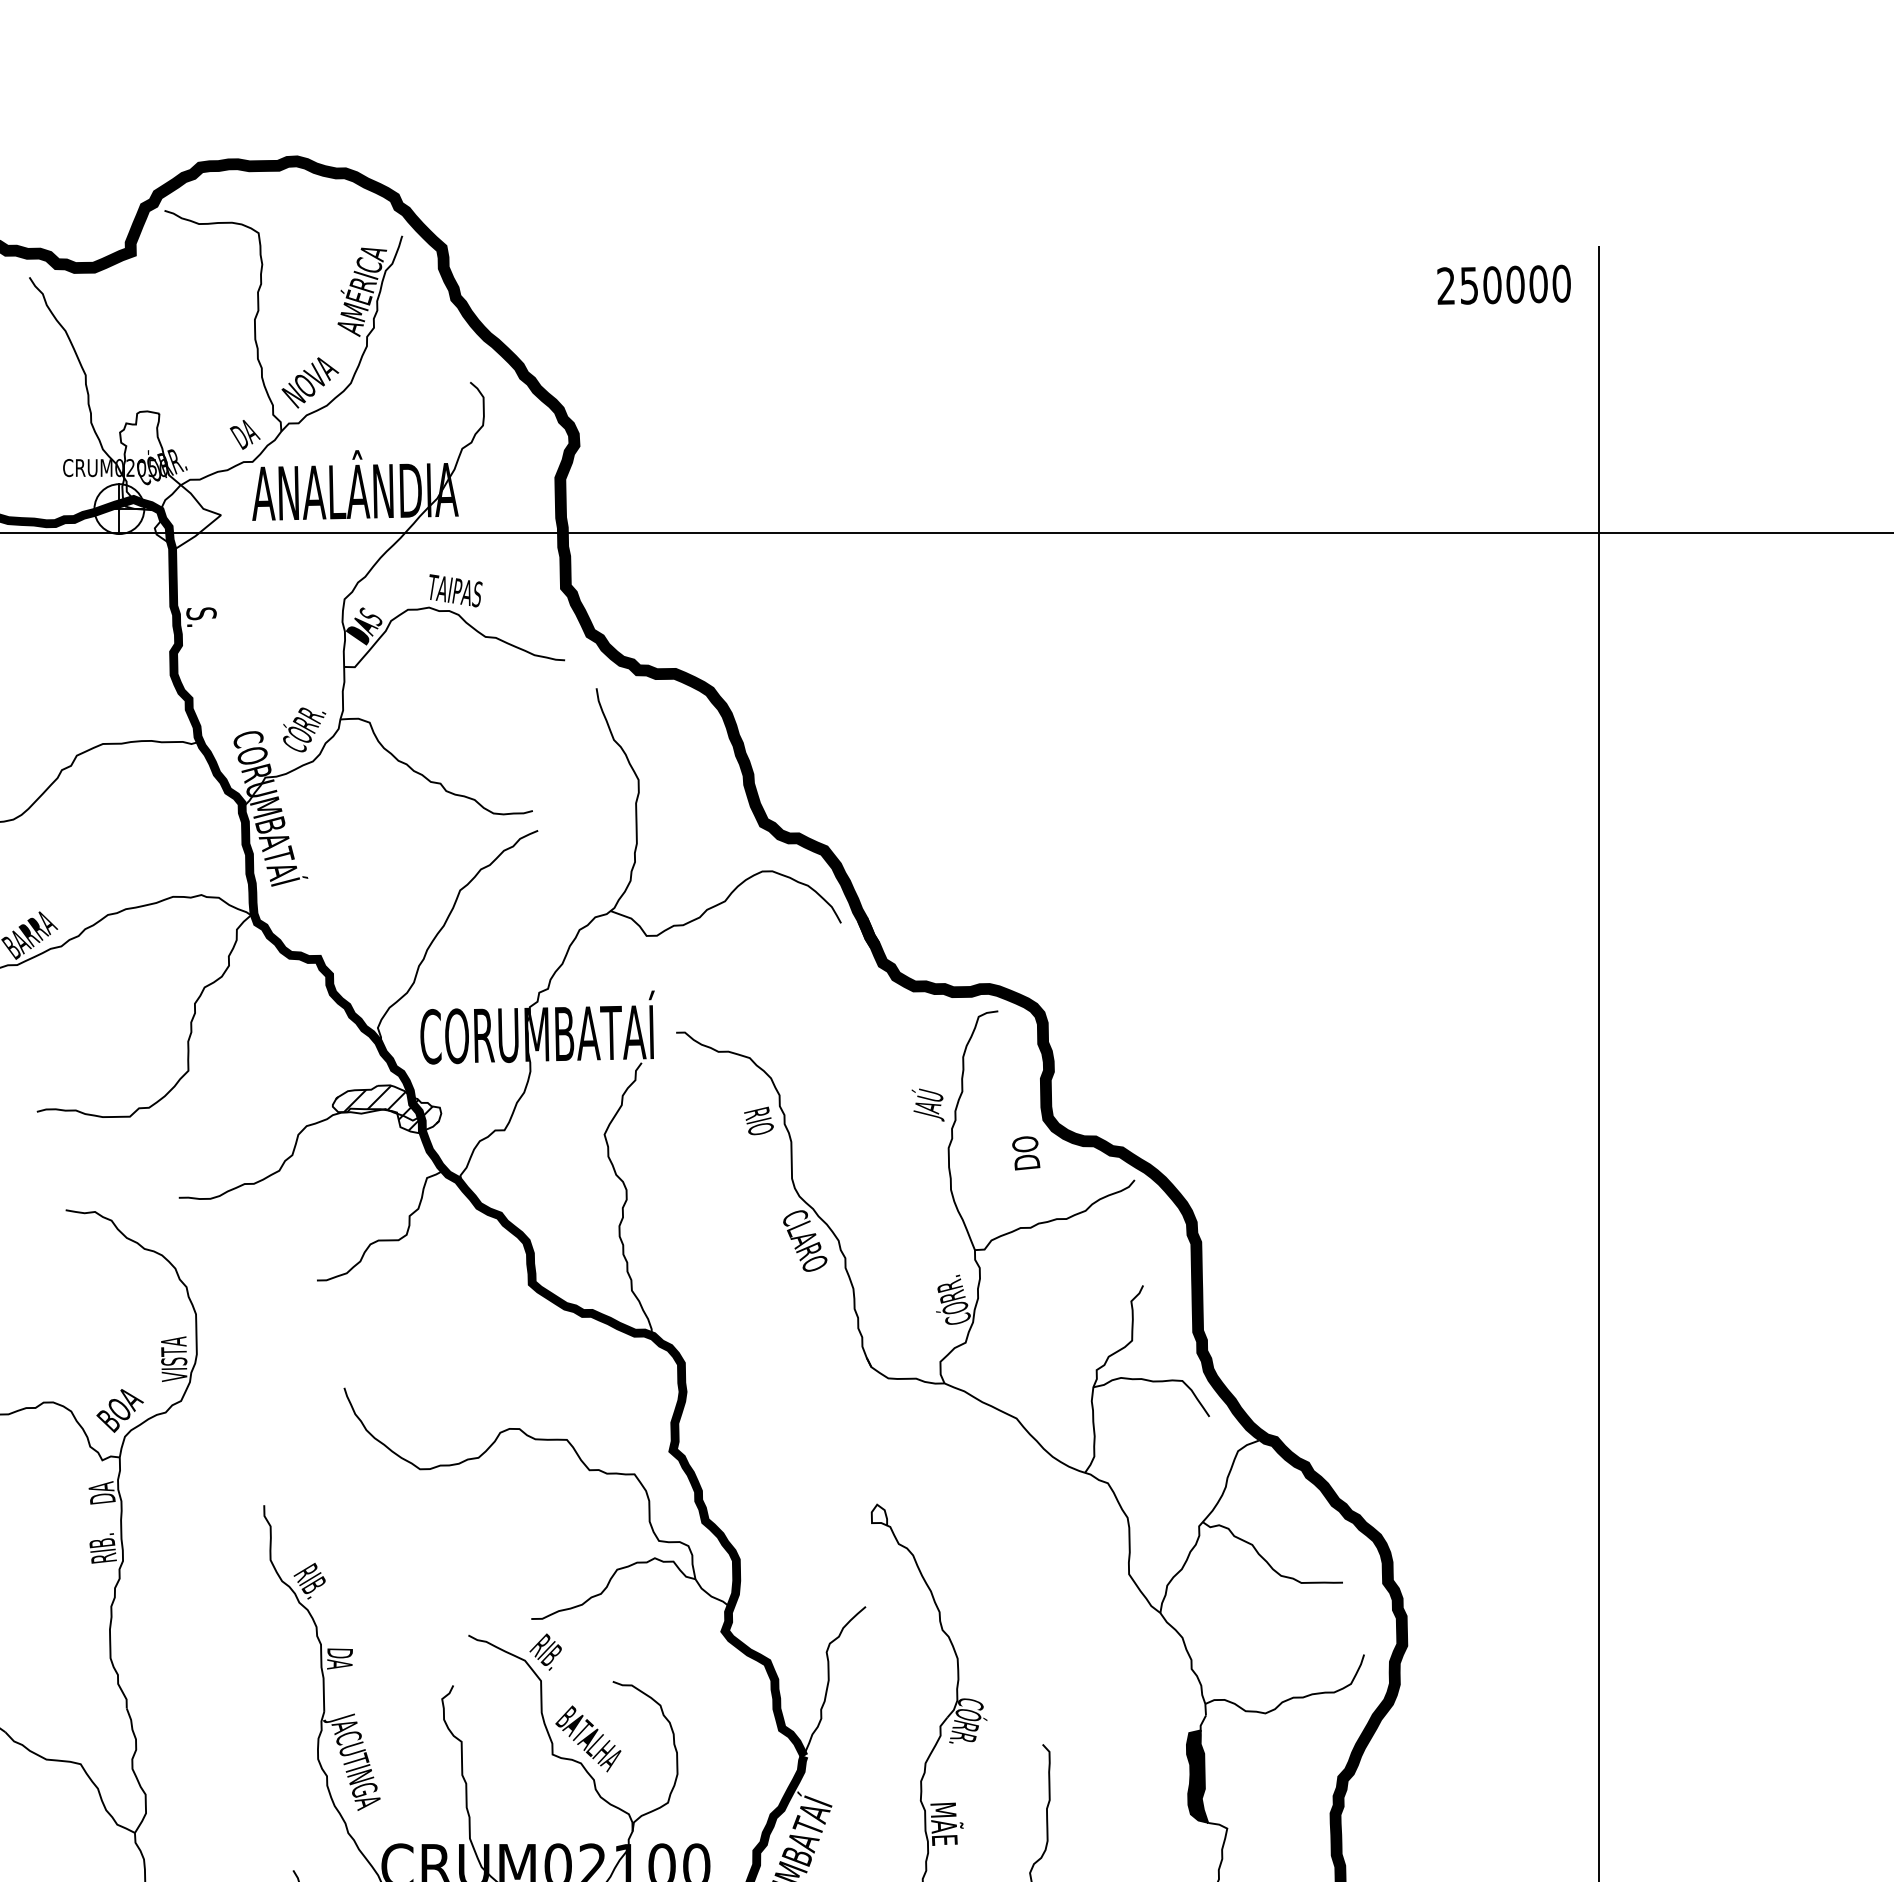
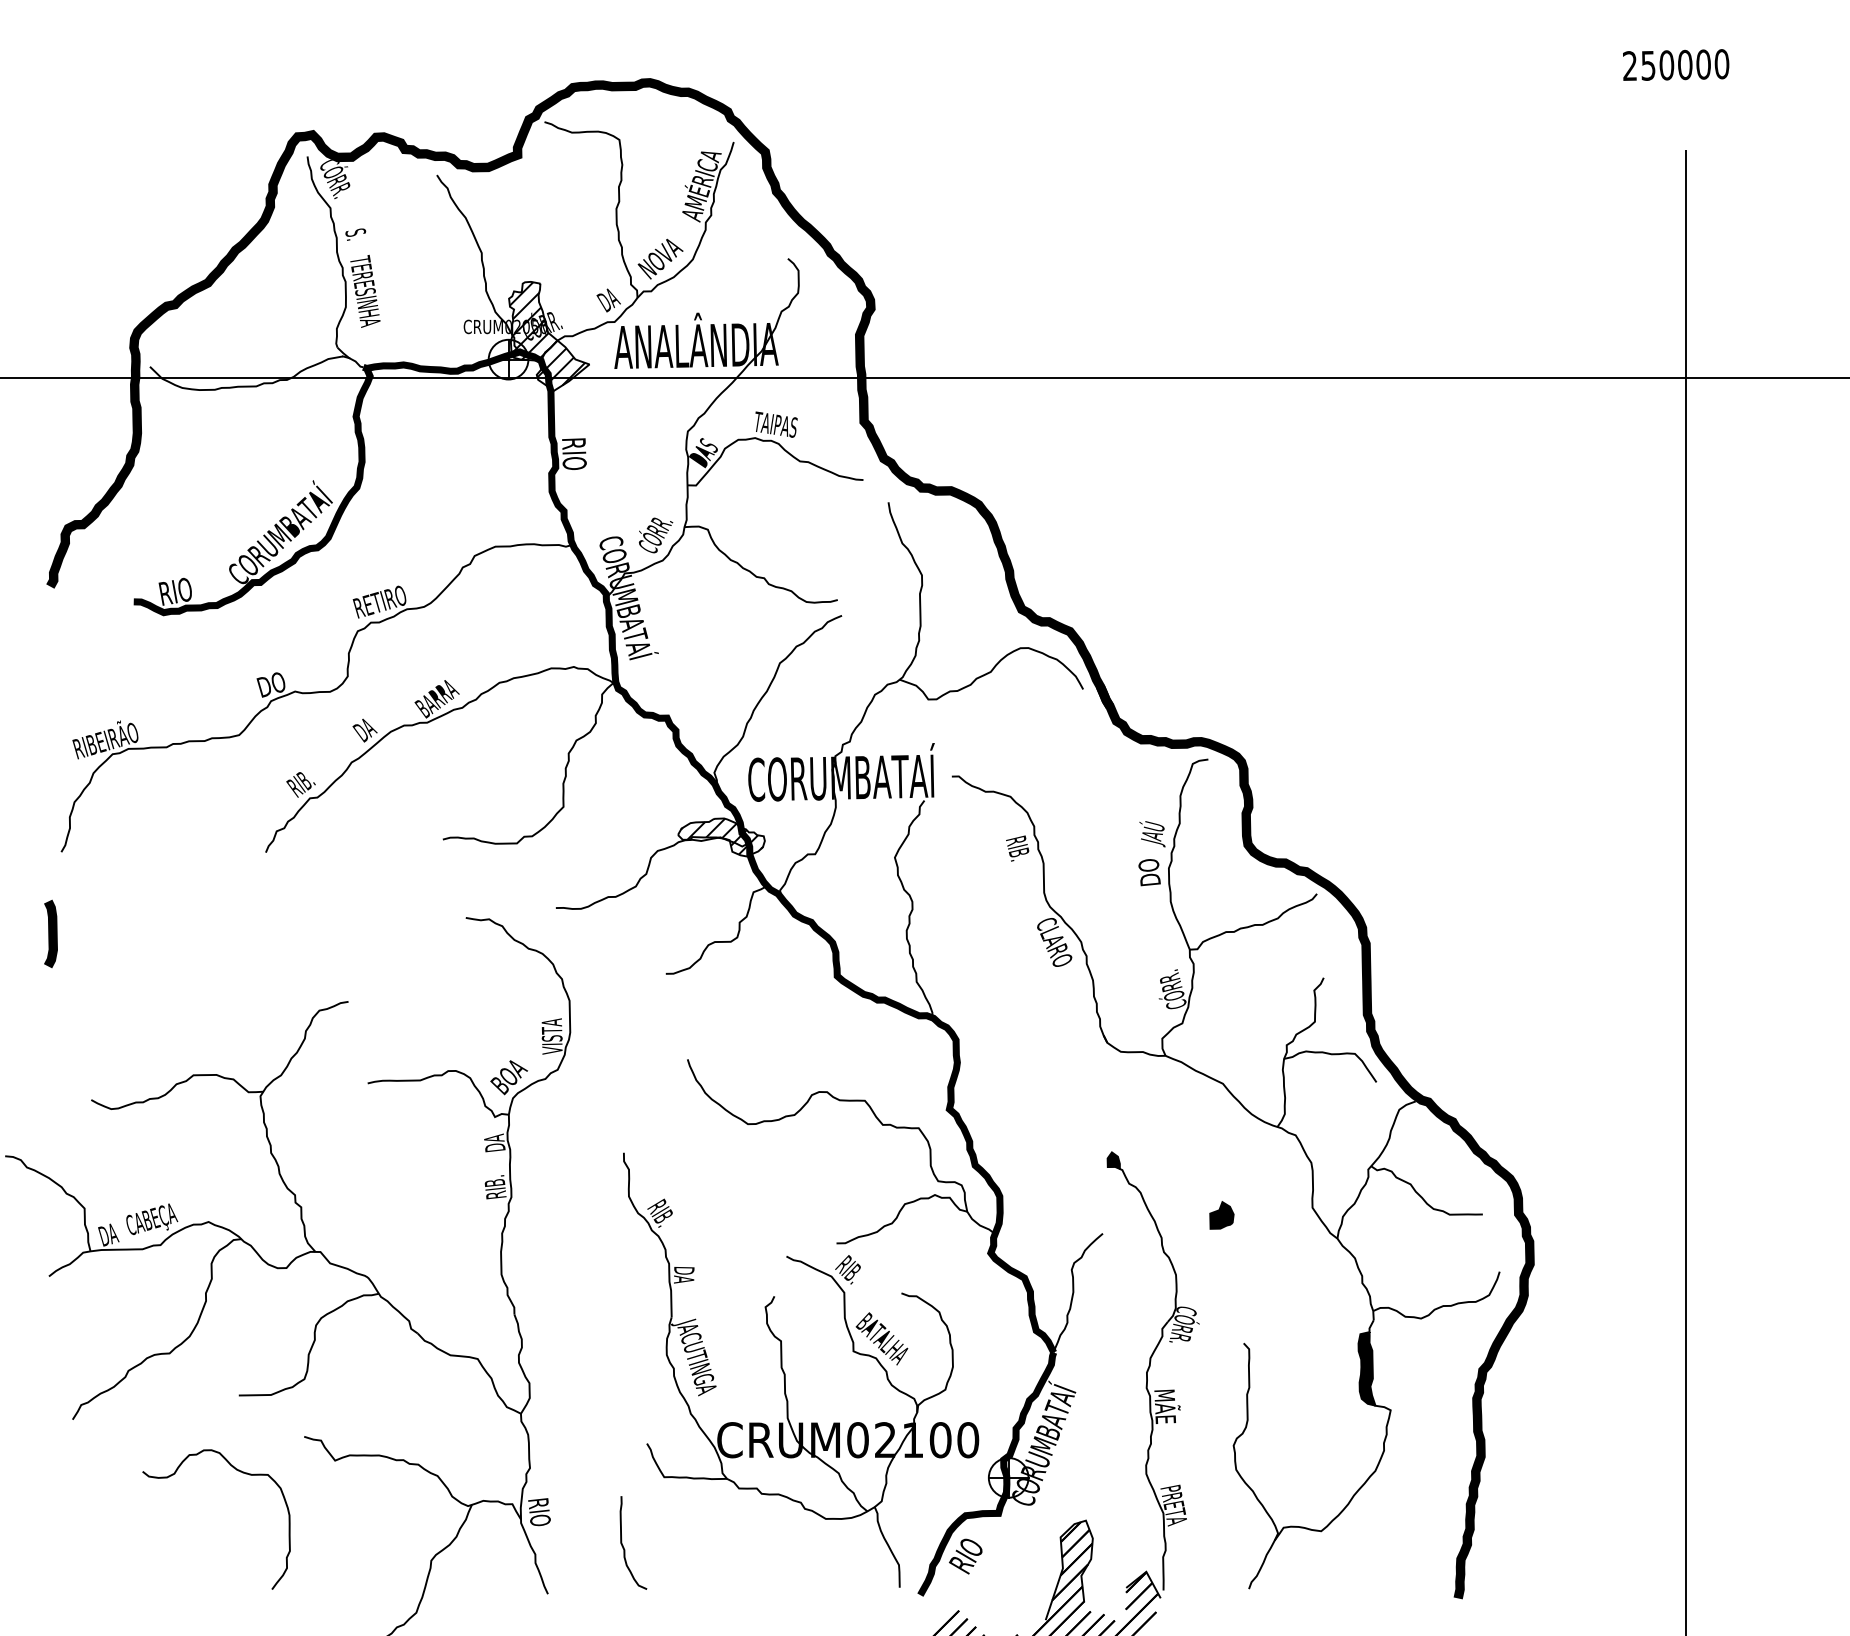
text: (1504, 284) -> (1676, 64), moved
hatch: (168, 476) -> (547, 333), added
text: (200, 626) -> (573, 453), S. -> RIO
text: (759, 1130) -> (1018, 854), RIO -> RIB.
text: (1026, 1153) -> (1149, 872), moved
fill: (879, 1514) -> (1113, 1160), added
part: (1014, 1583) -> (1221, 1215), added

